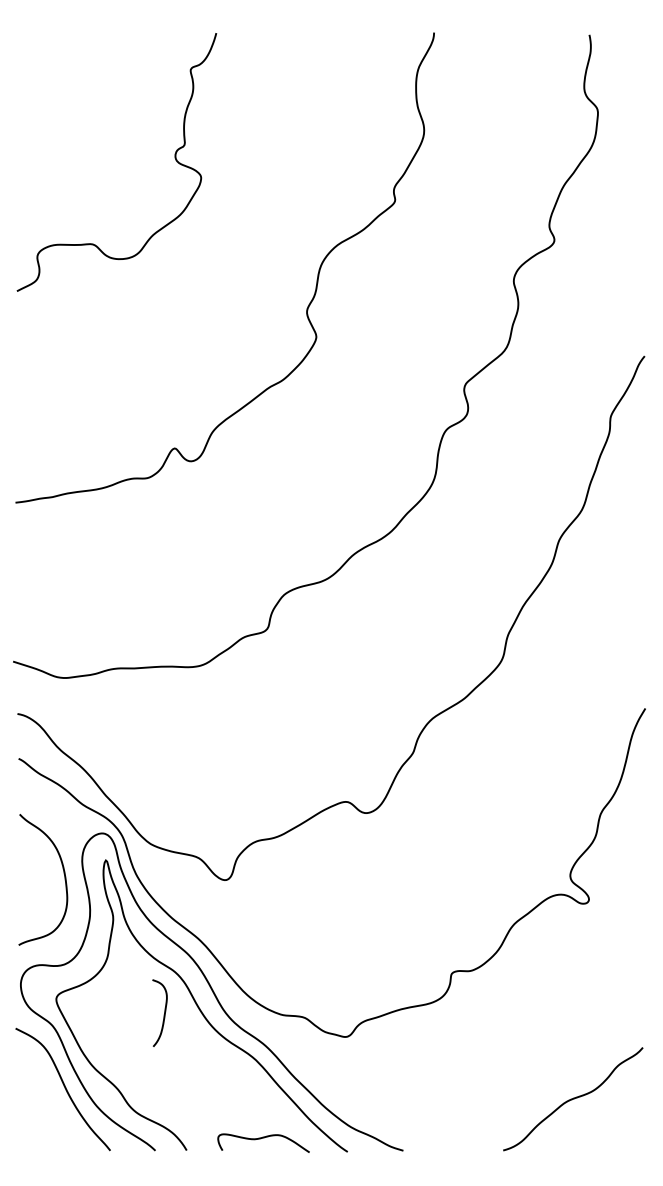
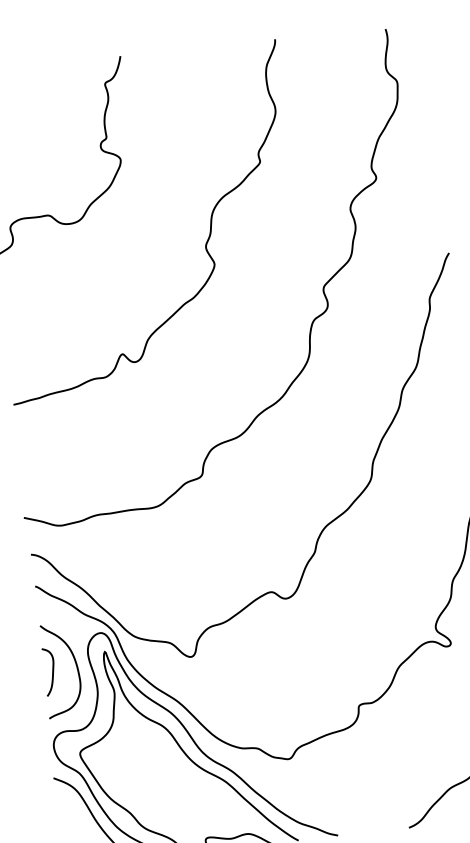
curve: (163, 1014) -> (52, 672), moved

